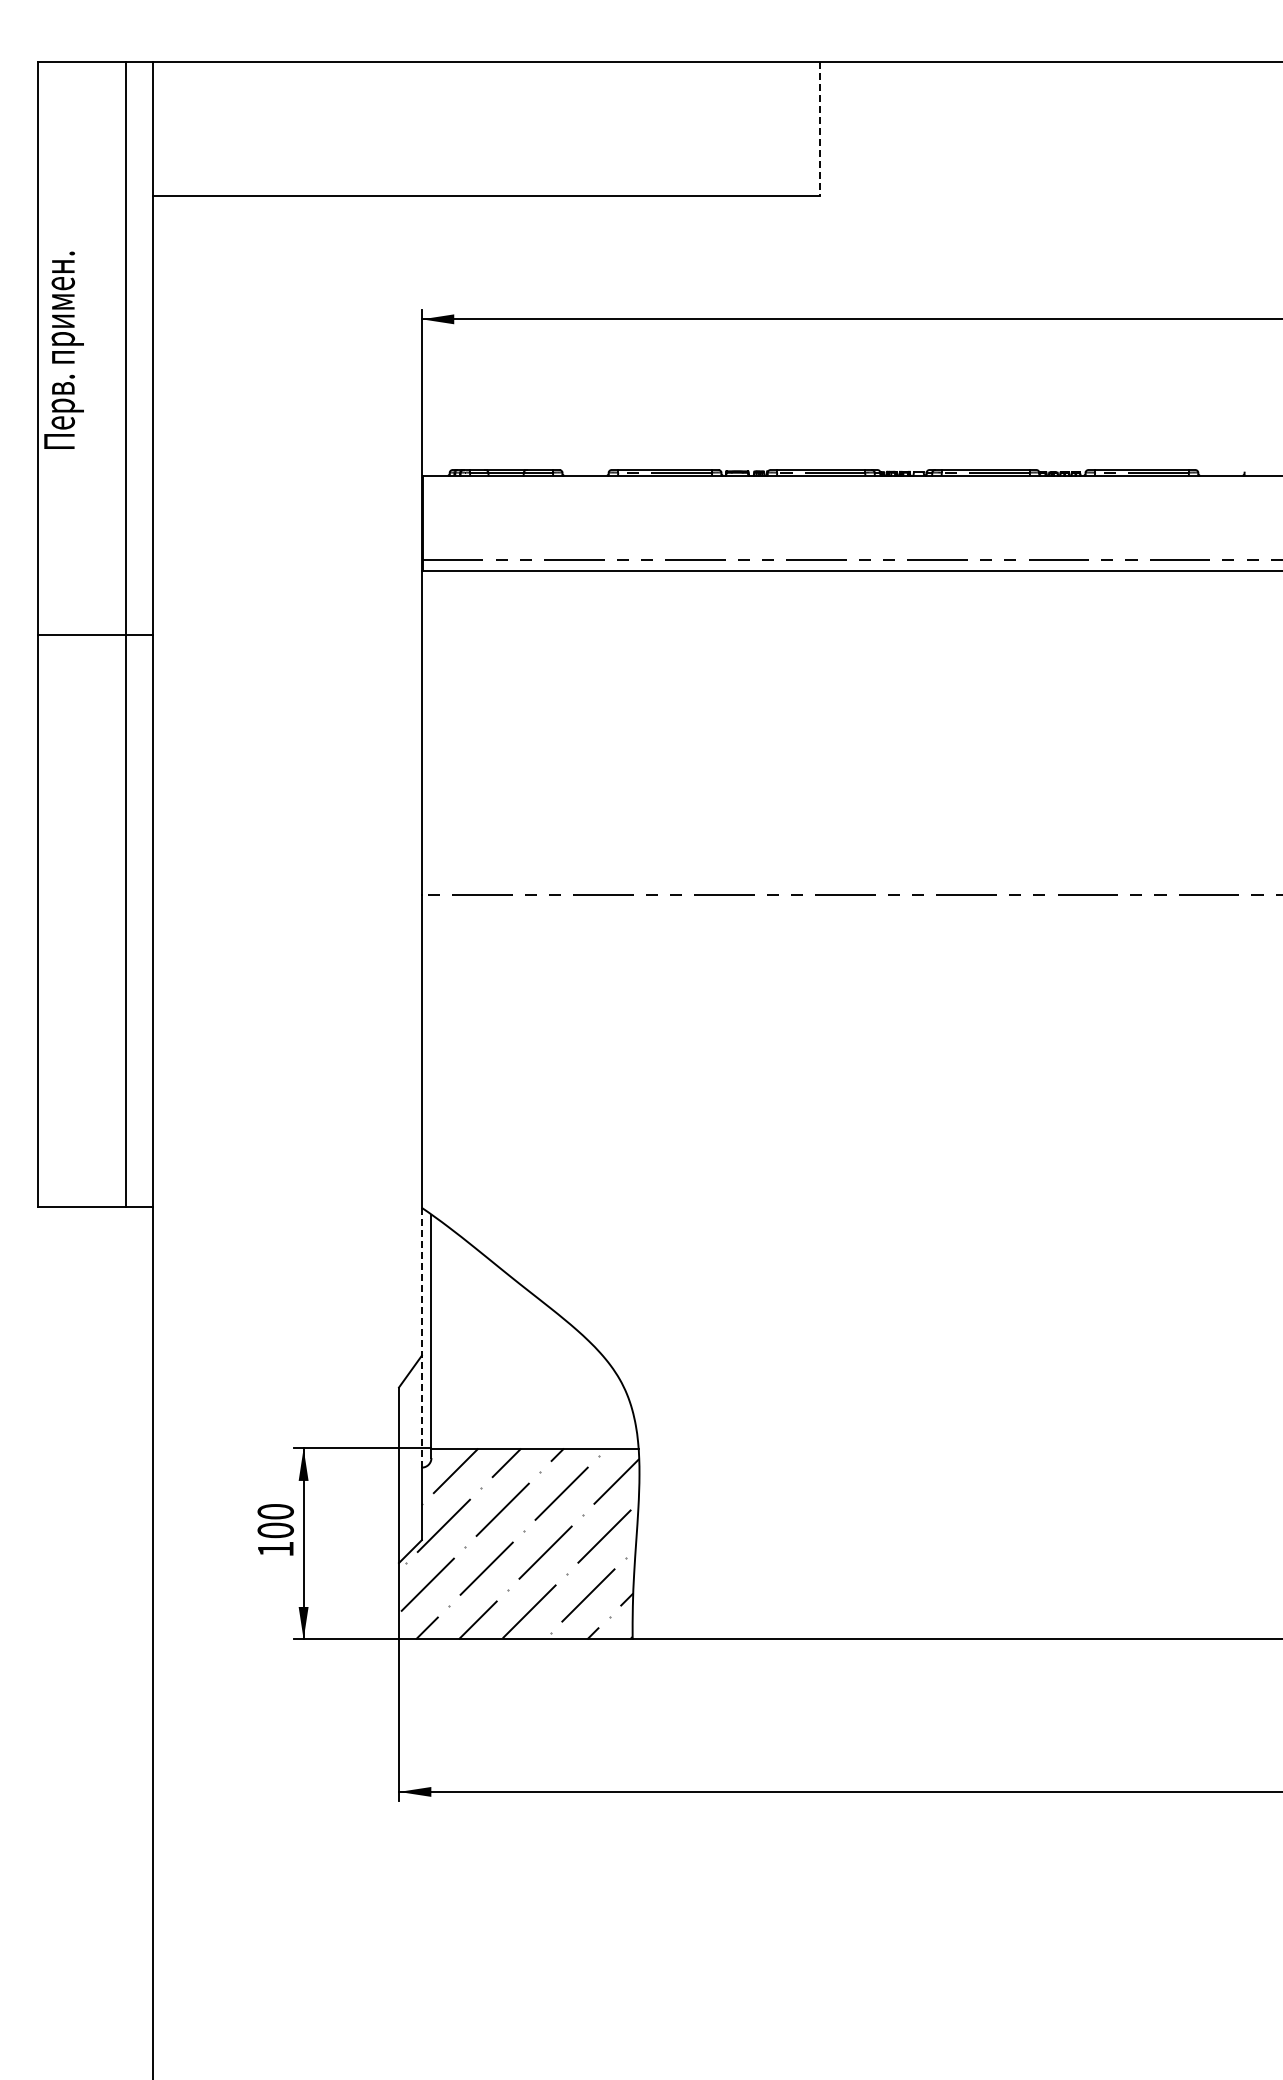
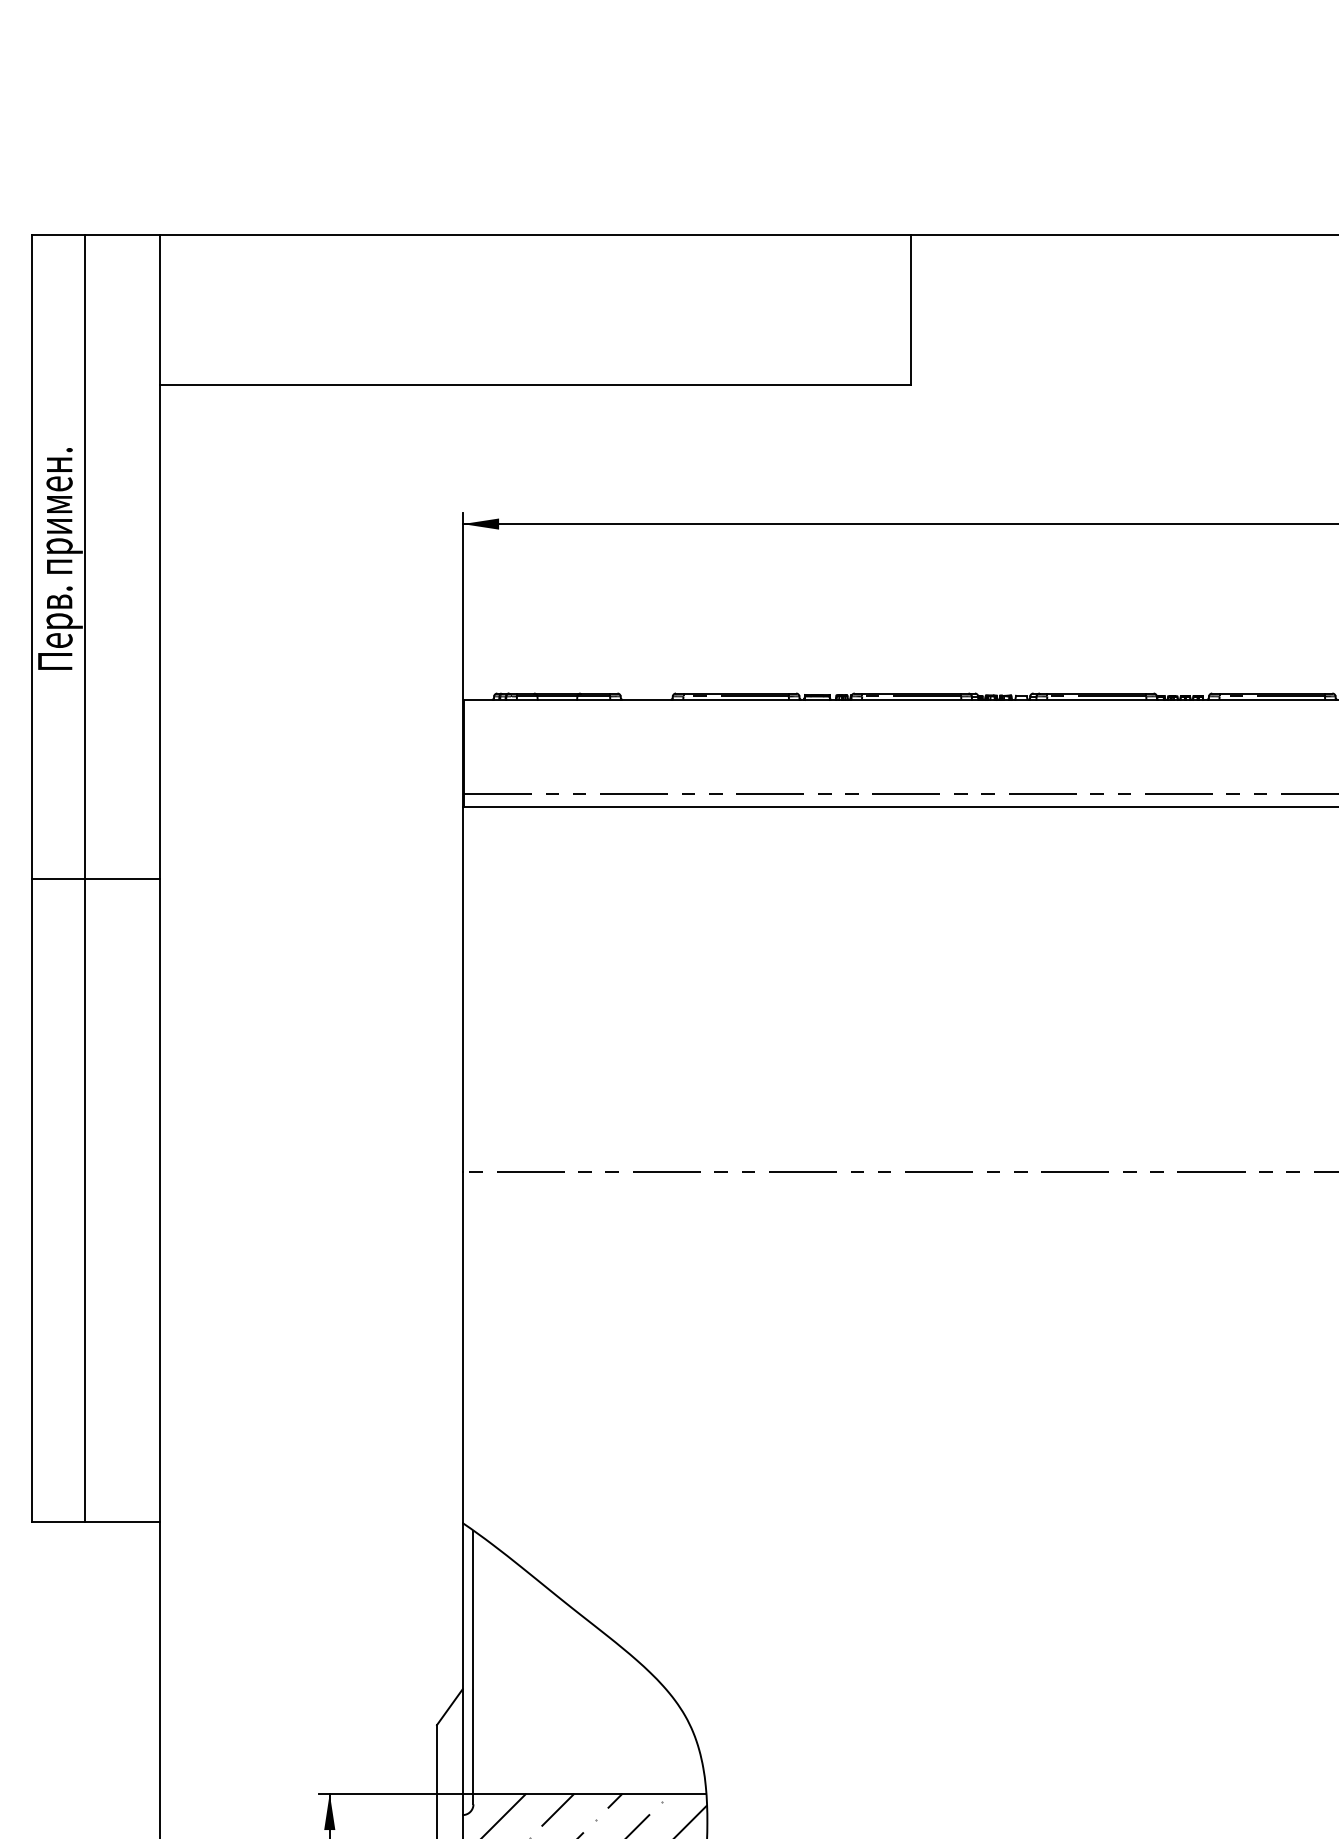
line: (820, 129) -> (910, 310), dashed -> solid
line: (126, 634) -> (85, 878), moved
line: (421, 1337) -> (462, 1668), dashed -> solid

